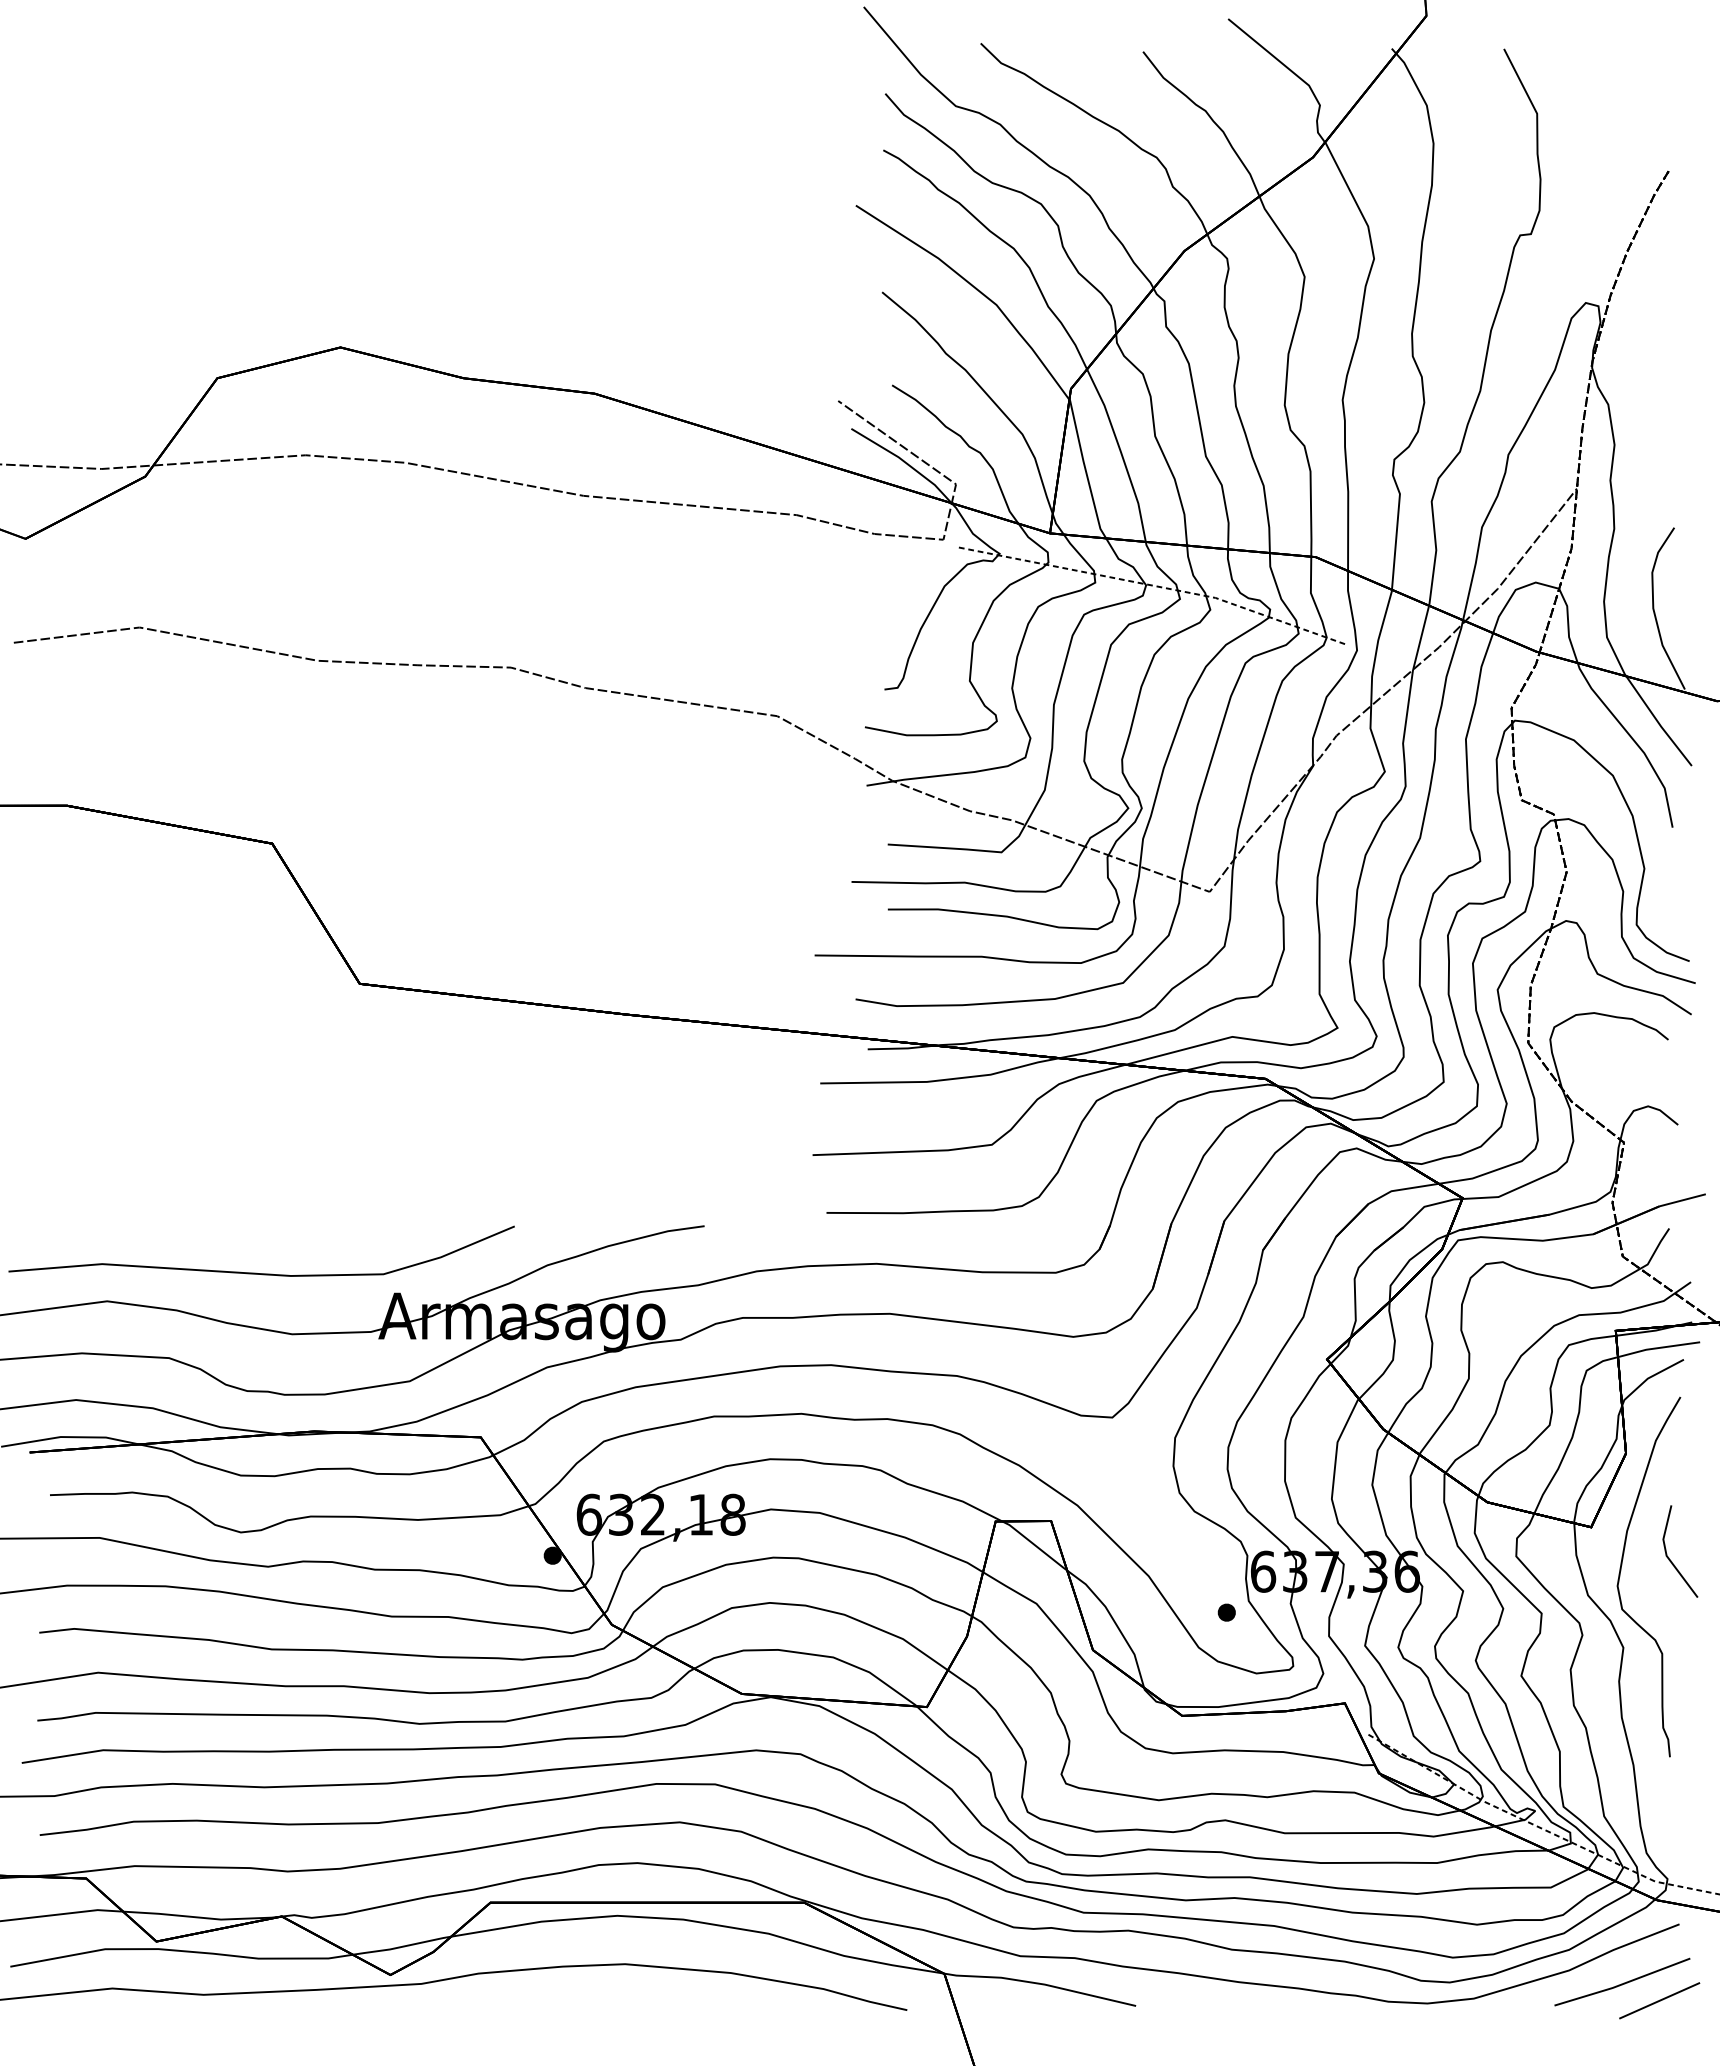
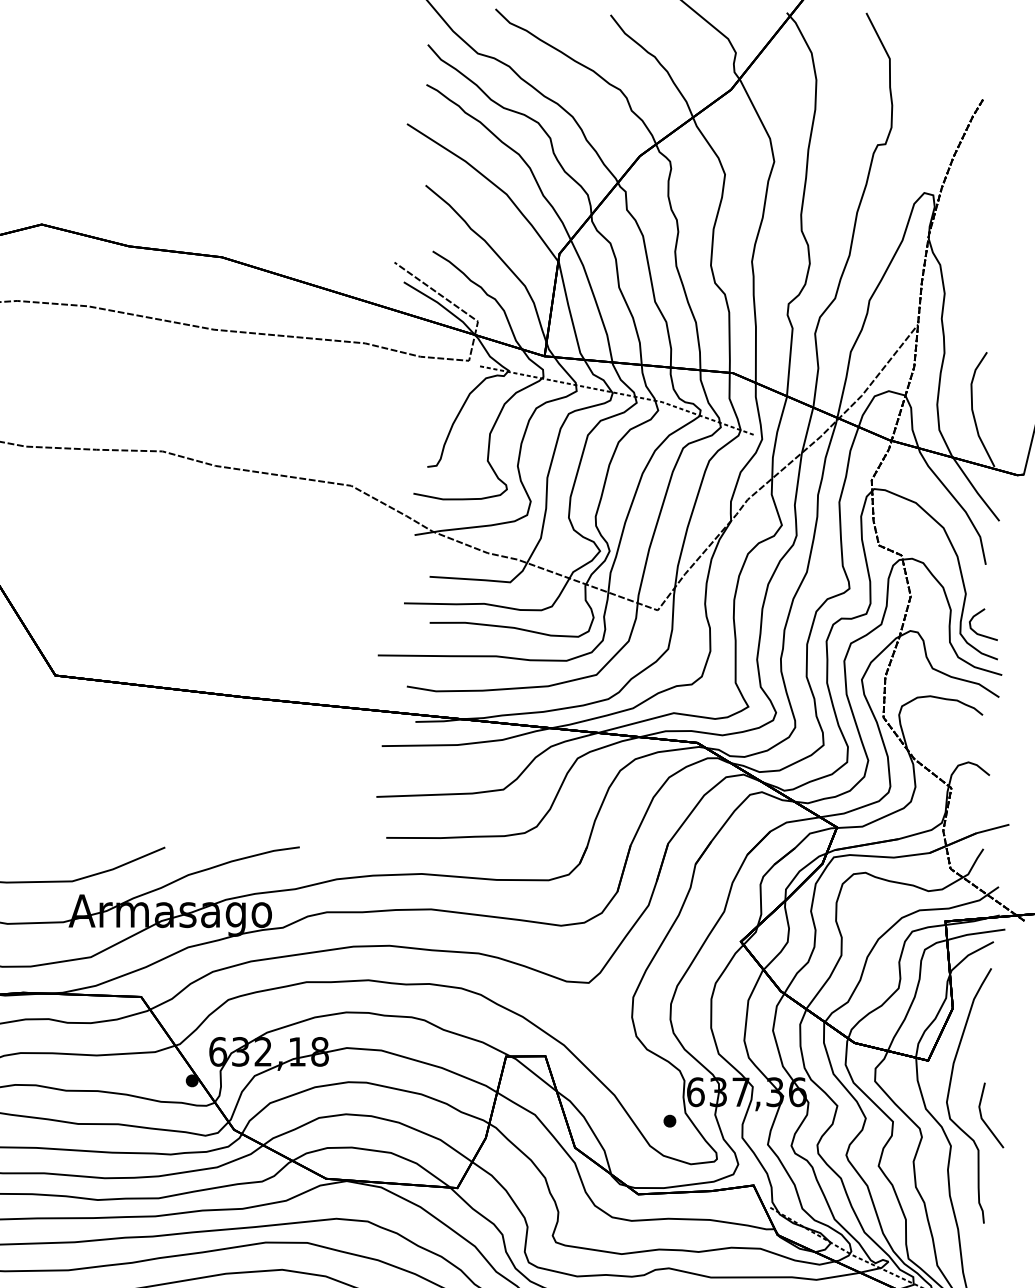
curve: (1665, 925) -> (980, 634), added
line: (1669, 1557) -> (983, 1119), moved

